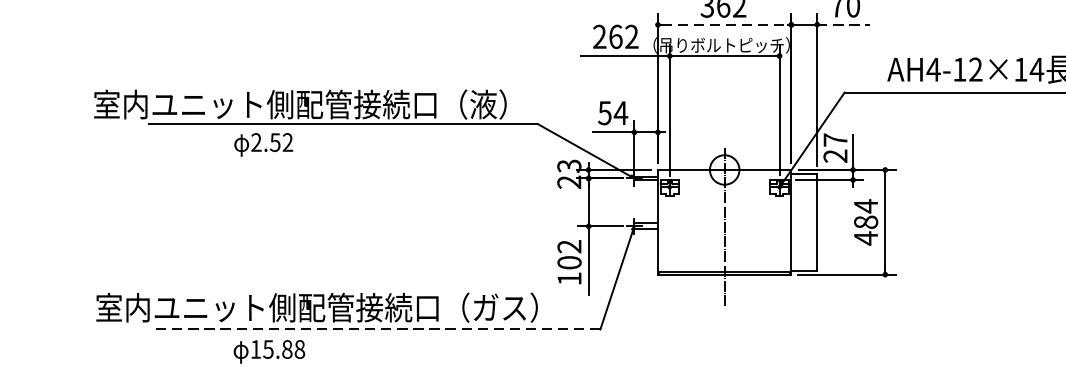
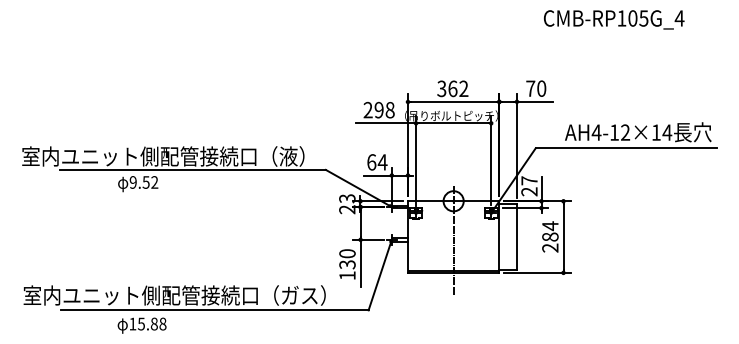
line: (725, 24) -> (454, 101), dashed -> solid
line: (844, 24) -> (535, 101), dashed -> solid
text: (623, 35) -> (384, 109), 262 -> 298
text: (604, 113) -> (371, 162), 54 -> 64
text: (255, 142) -> (132, 182), 2.52 -> 9.52
text: (866, 239) -> (550, 248), 484 -> 284
text: (569, 255) -> (347, 259), 102 -> 130
line: (375, 329) -> (214, 310), dashed -> solid

